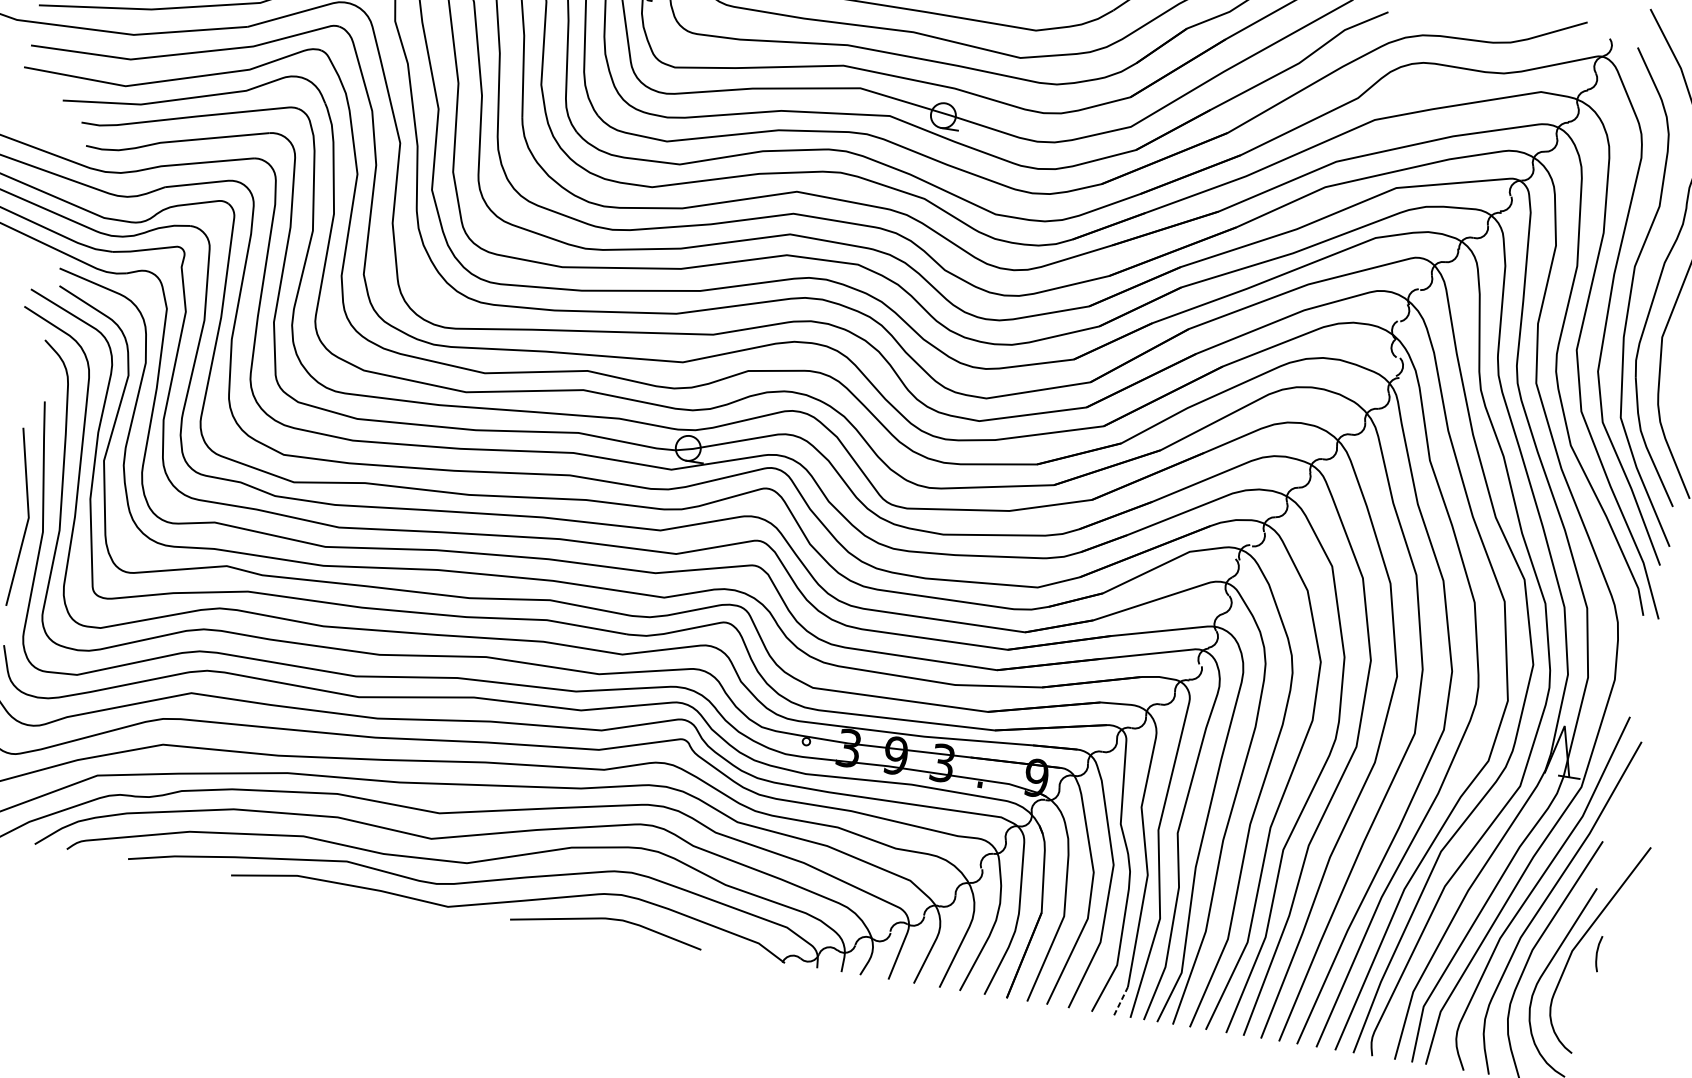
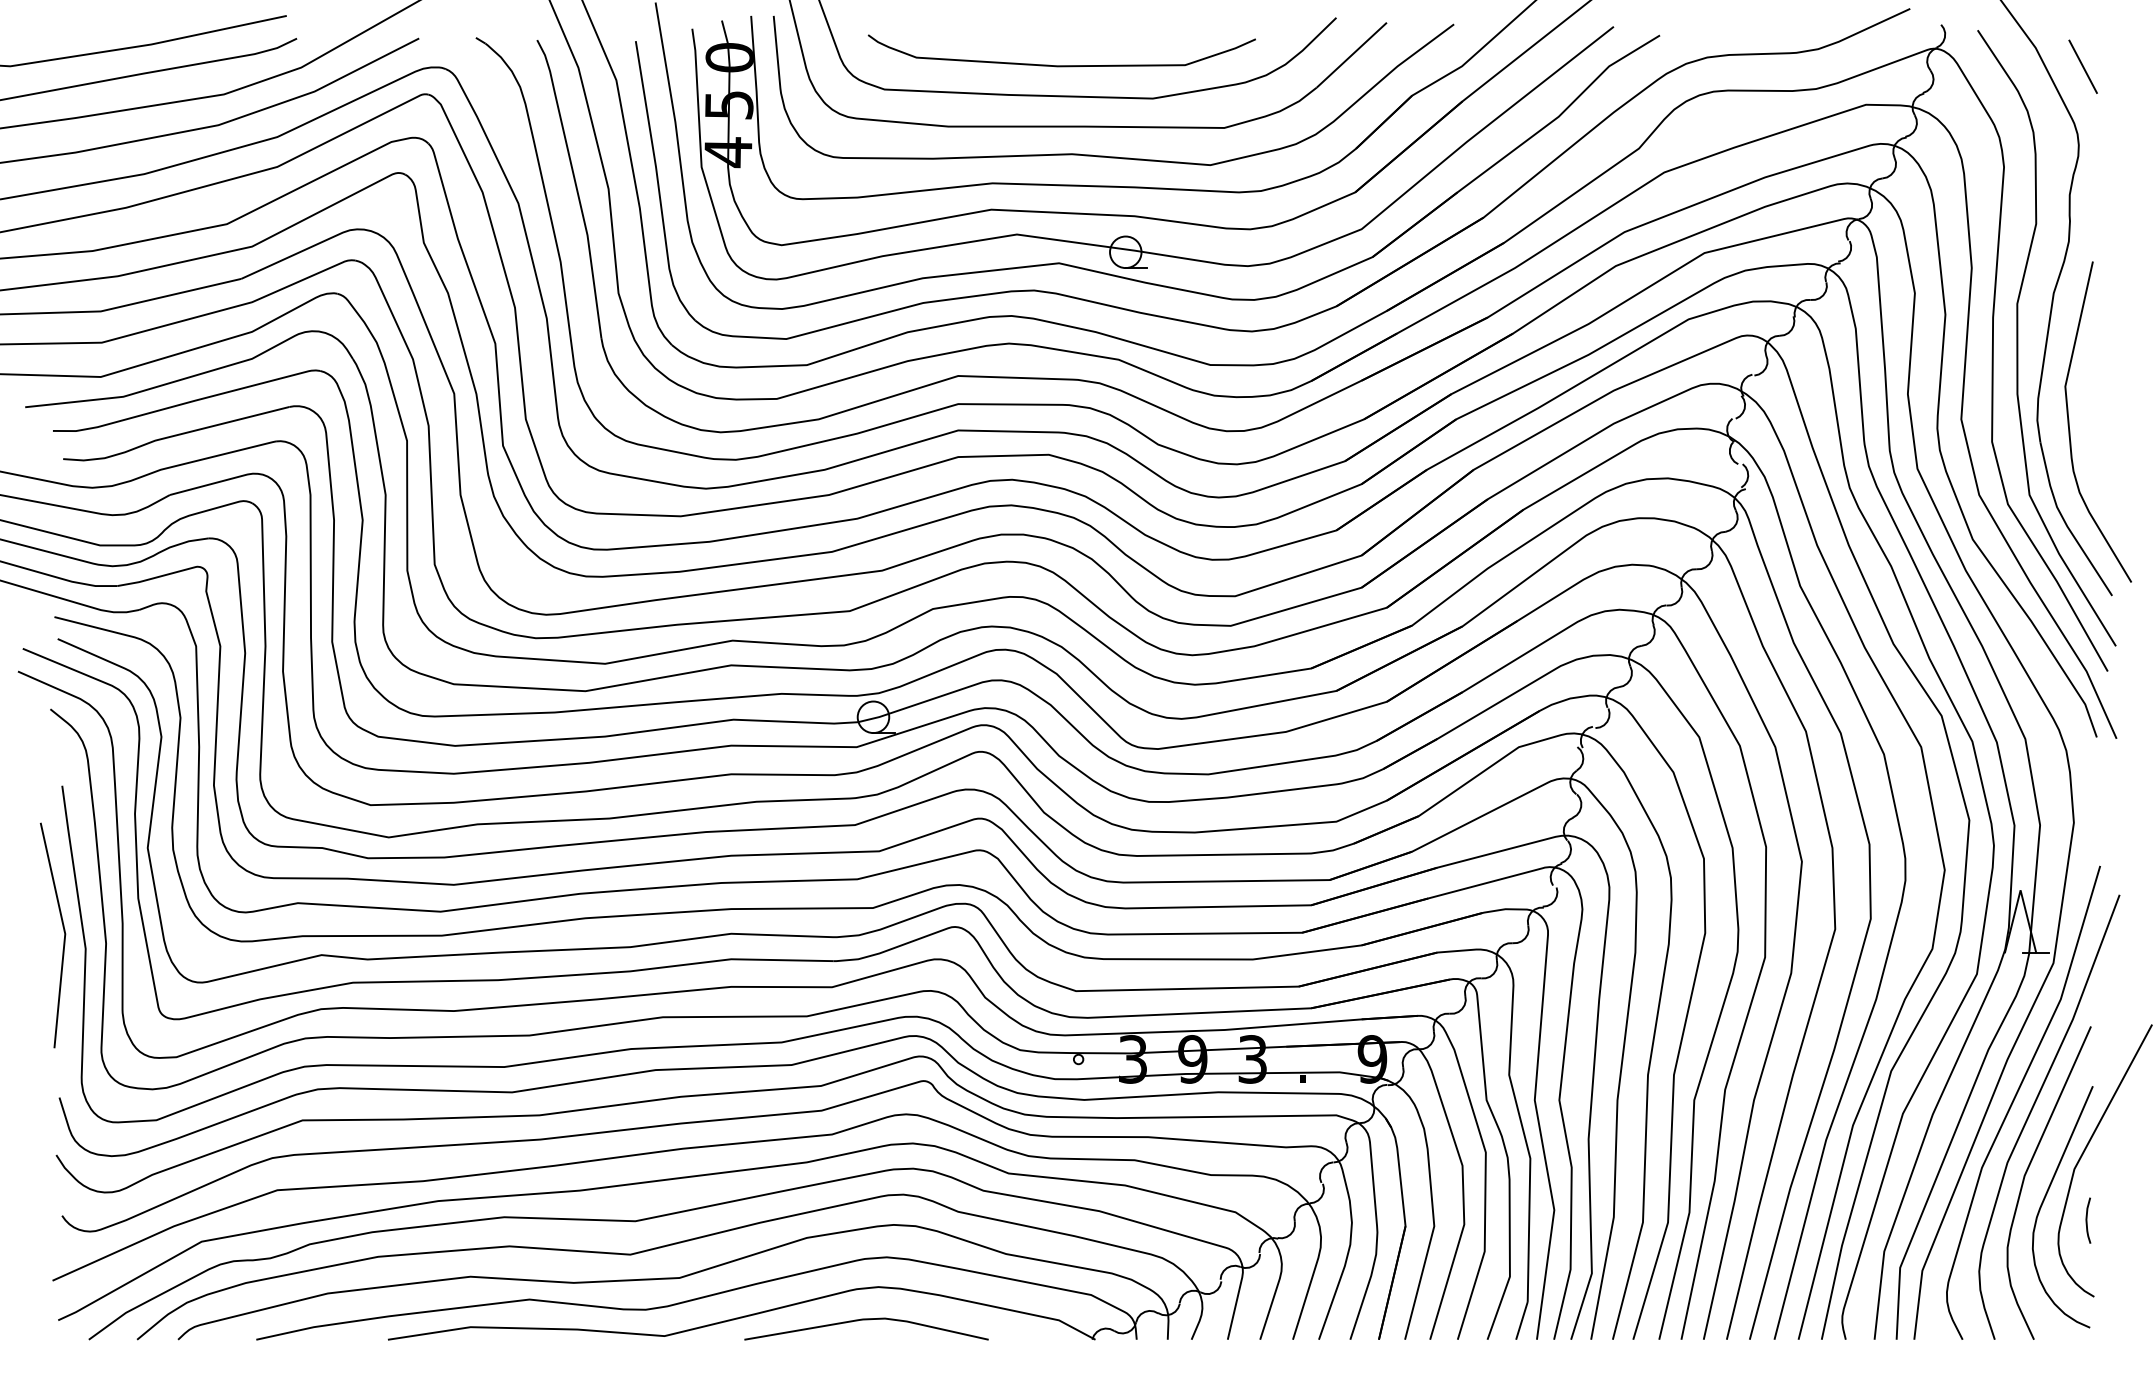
curve: (1597, 953) -> (2087, 1220), moved
line: (1120, 1000) -> (1521, 1320), dashed -> solid

